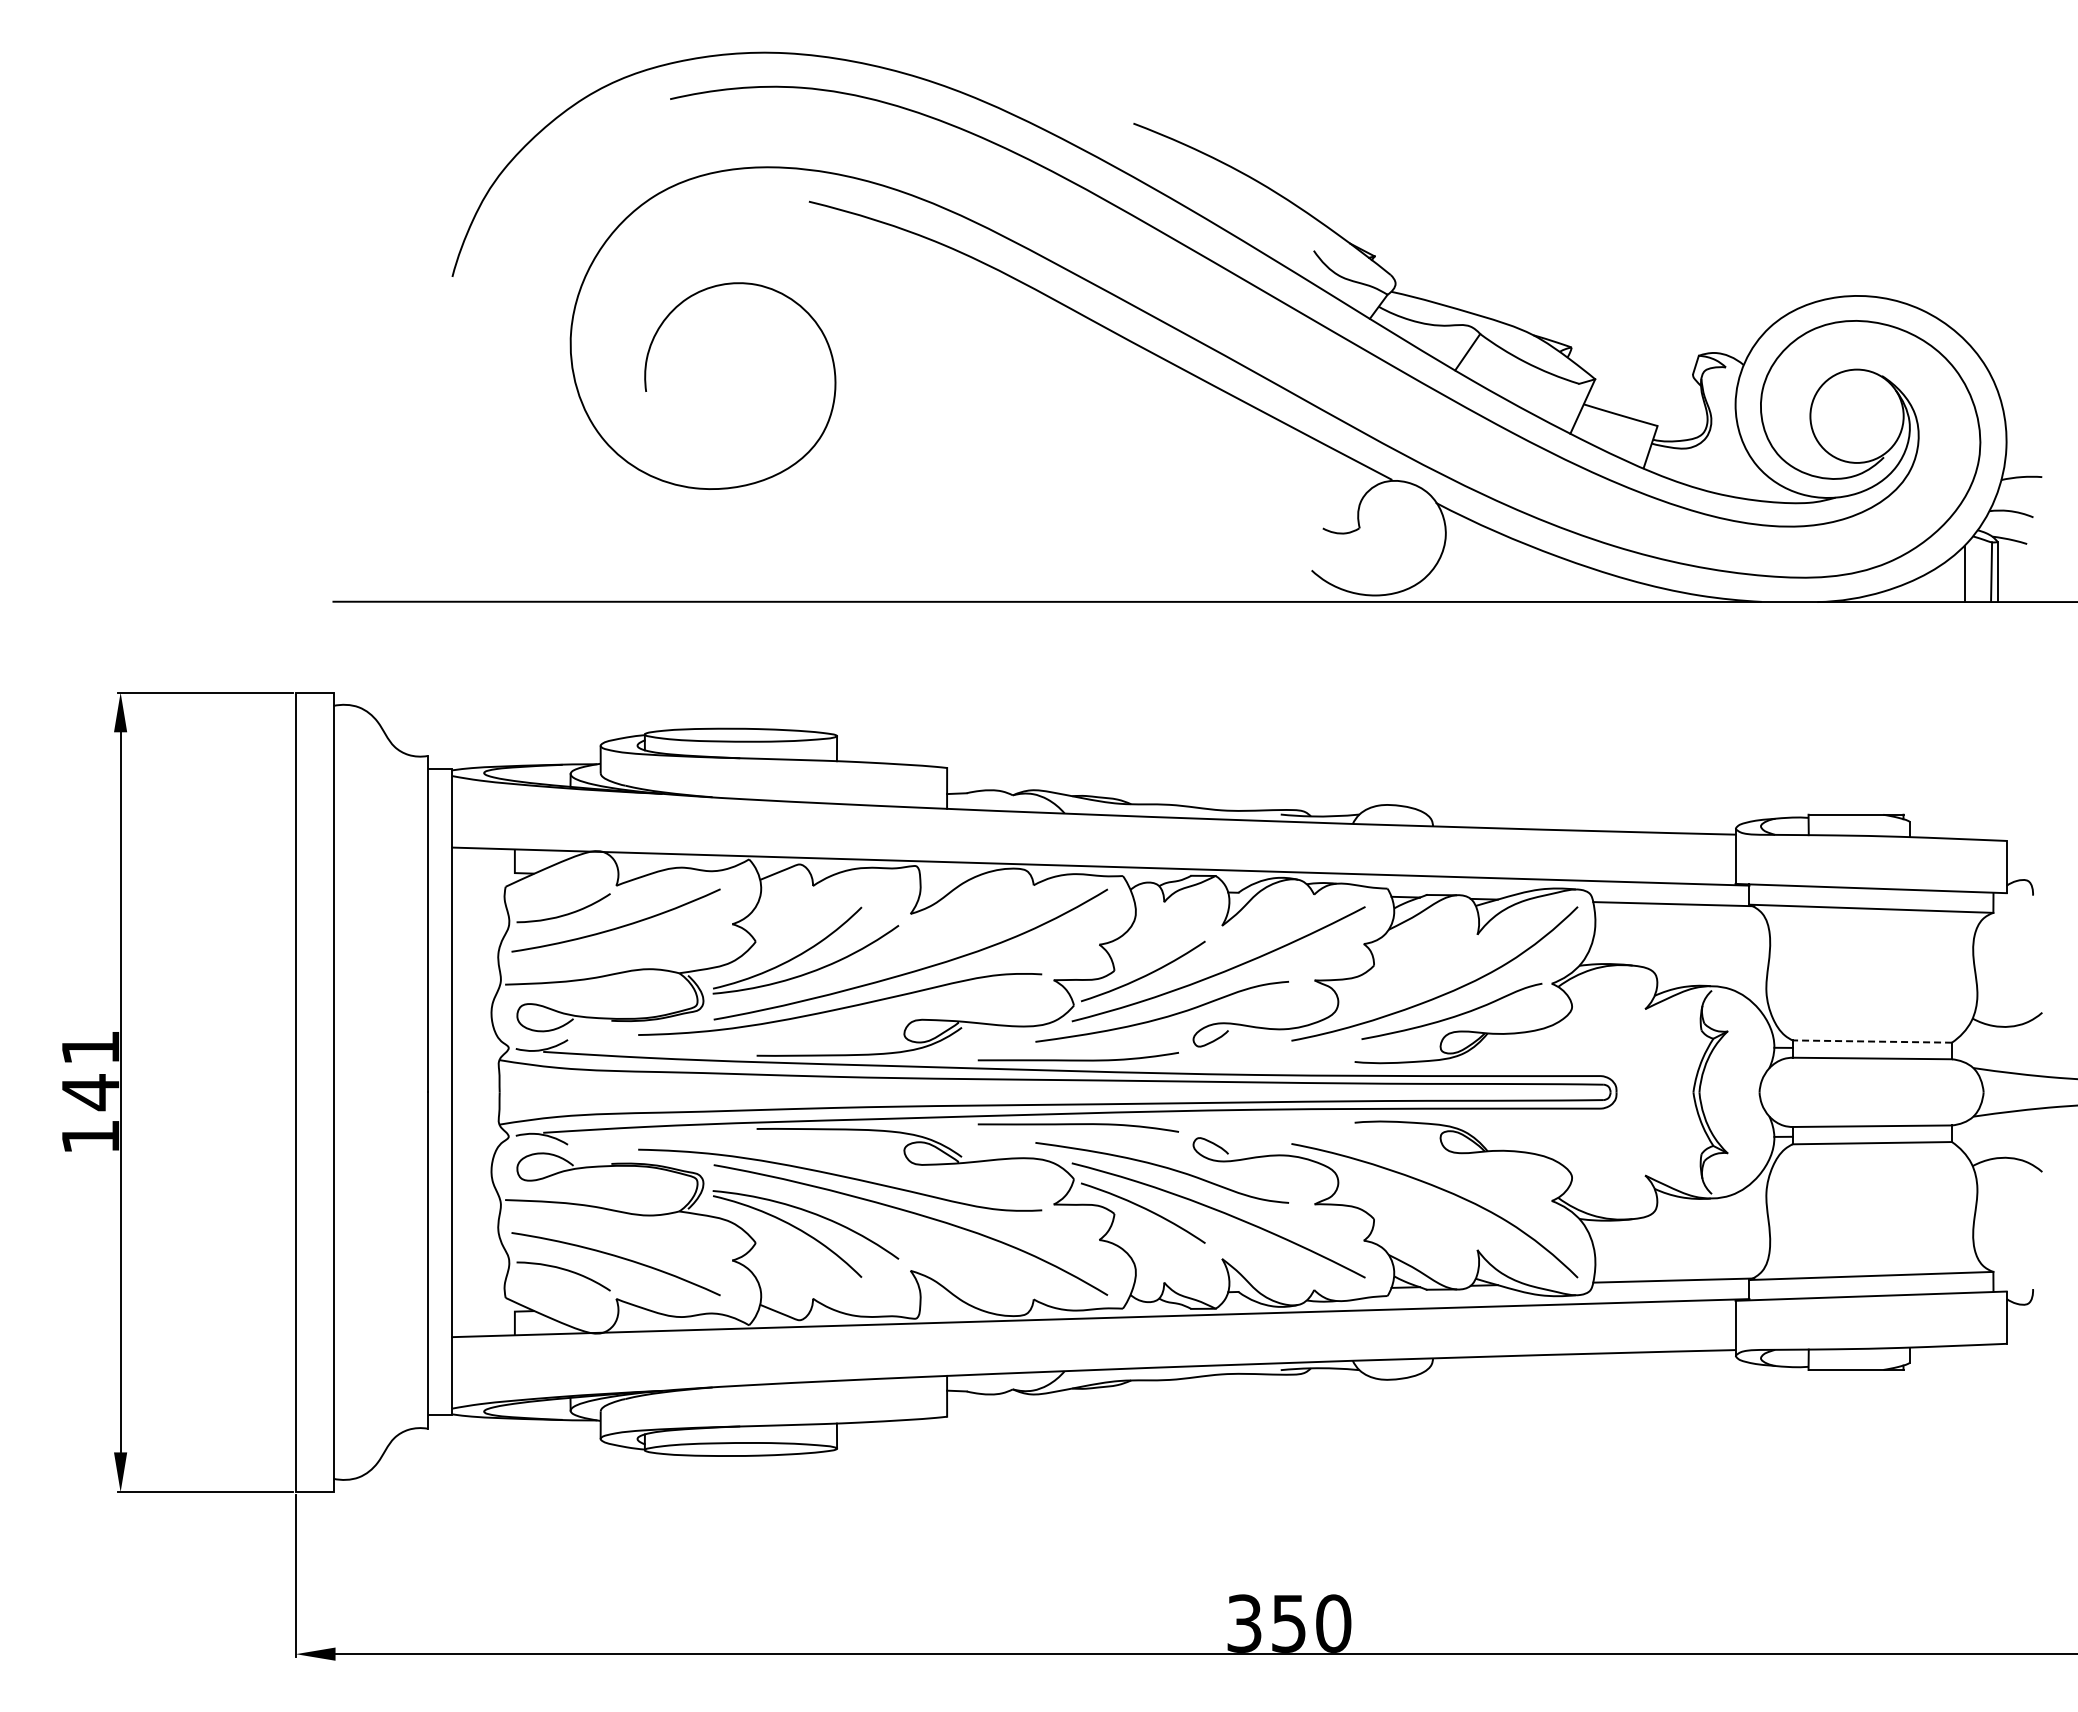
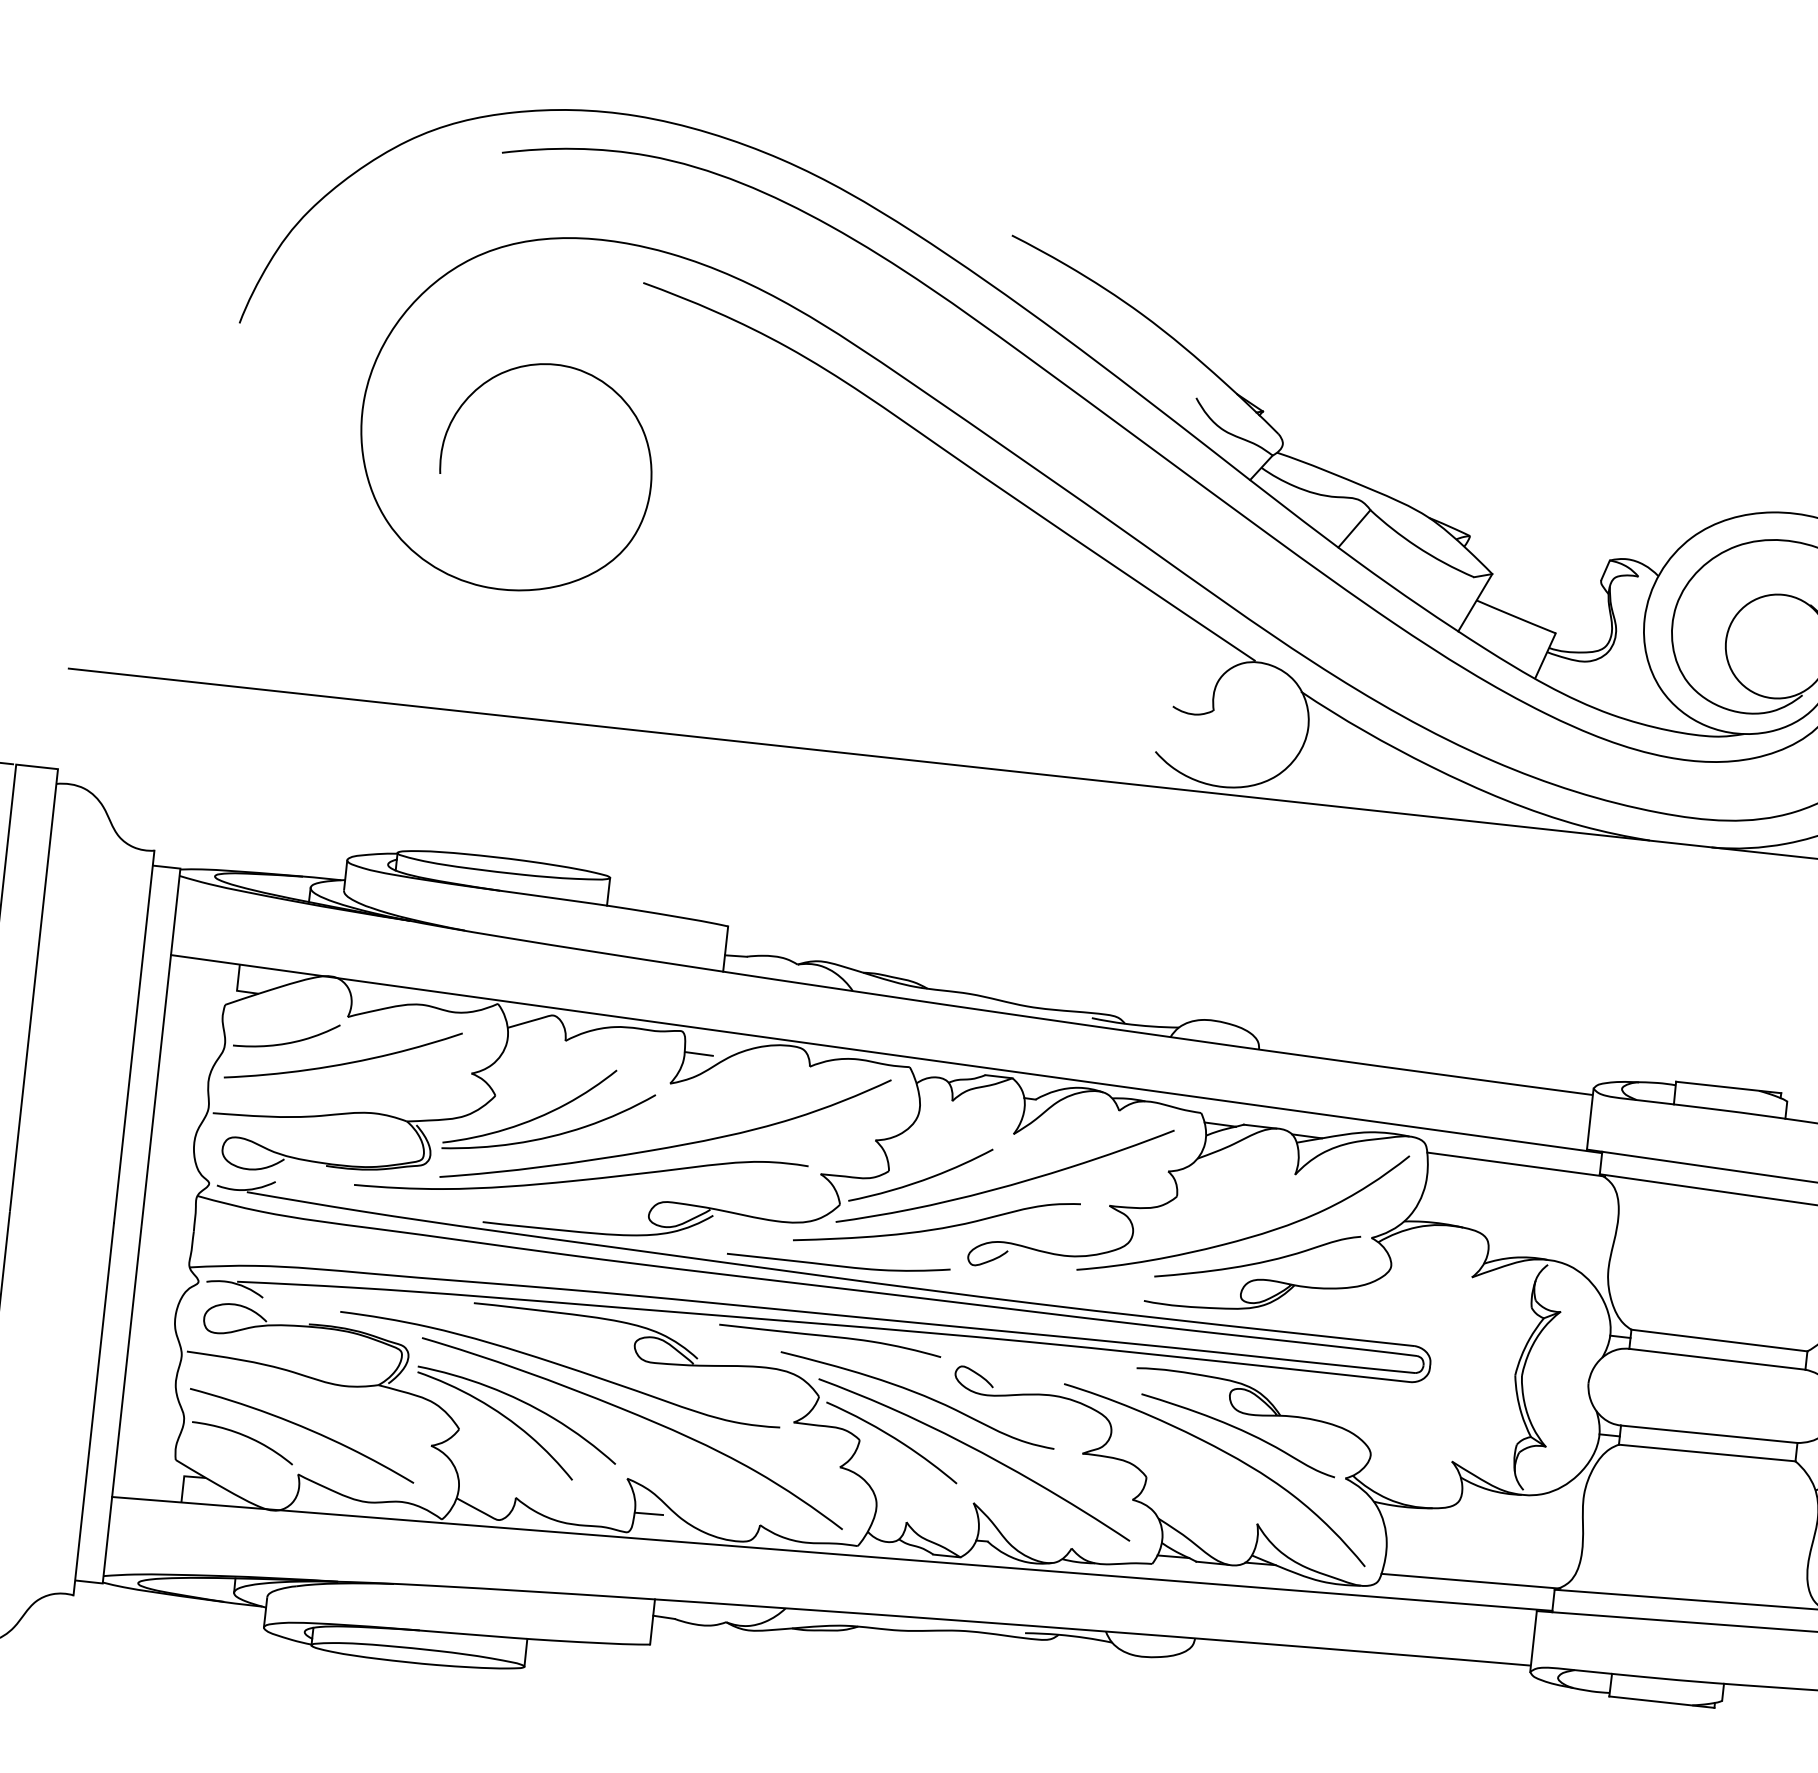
line: (933, 884) -> (699, 1053), added
line: (1872, 1041) -> (1719, 1340), dashed -> solid
curve: (1452, 1168) -> (1239, 1430), added
line: (933, 1299) -> (649, 1513), added

